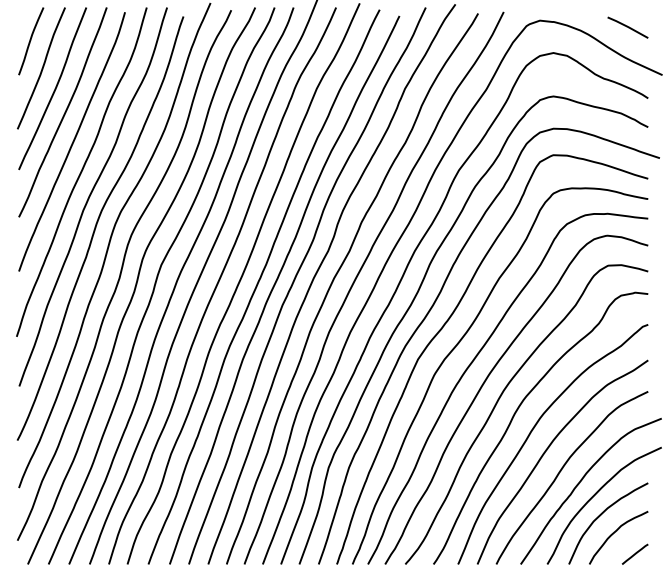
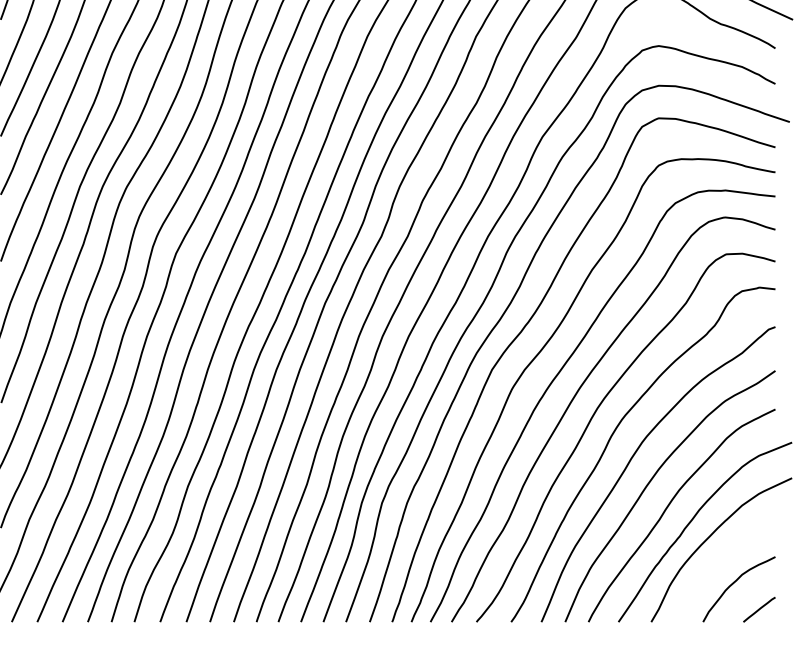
curve: (601, 515) -> (717, 561), removed

